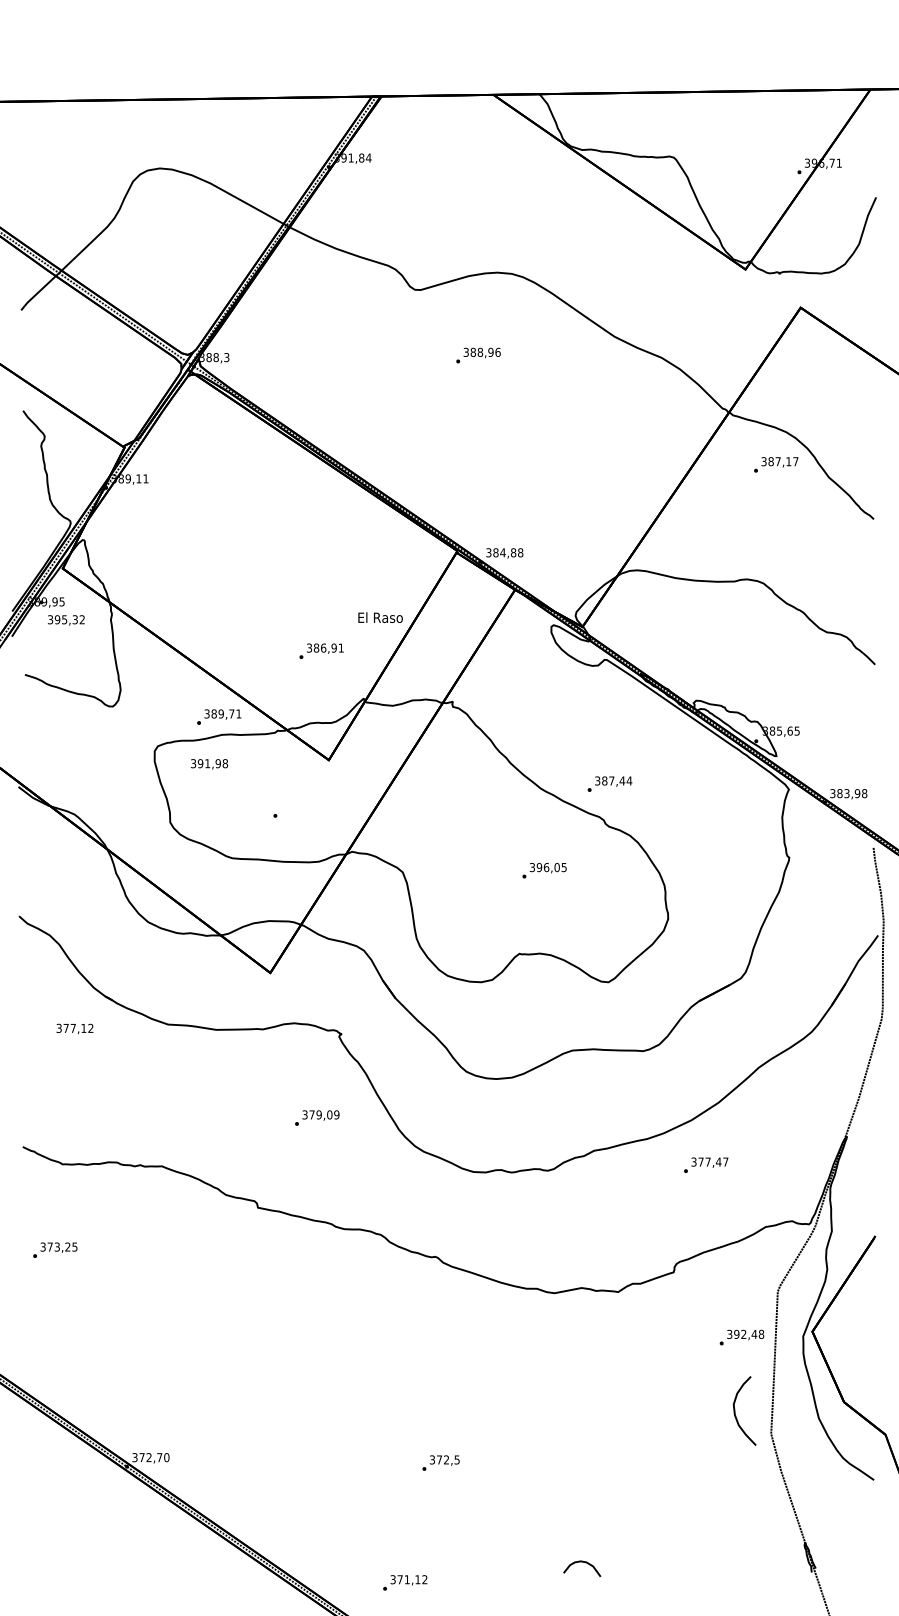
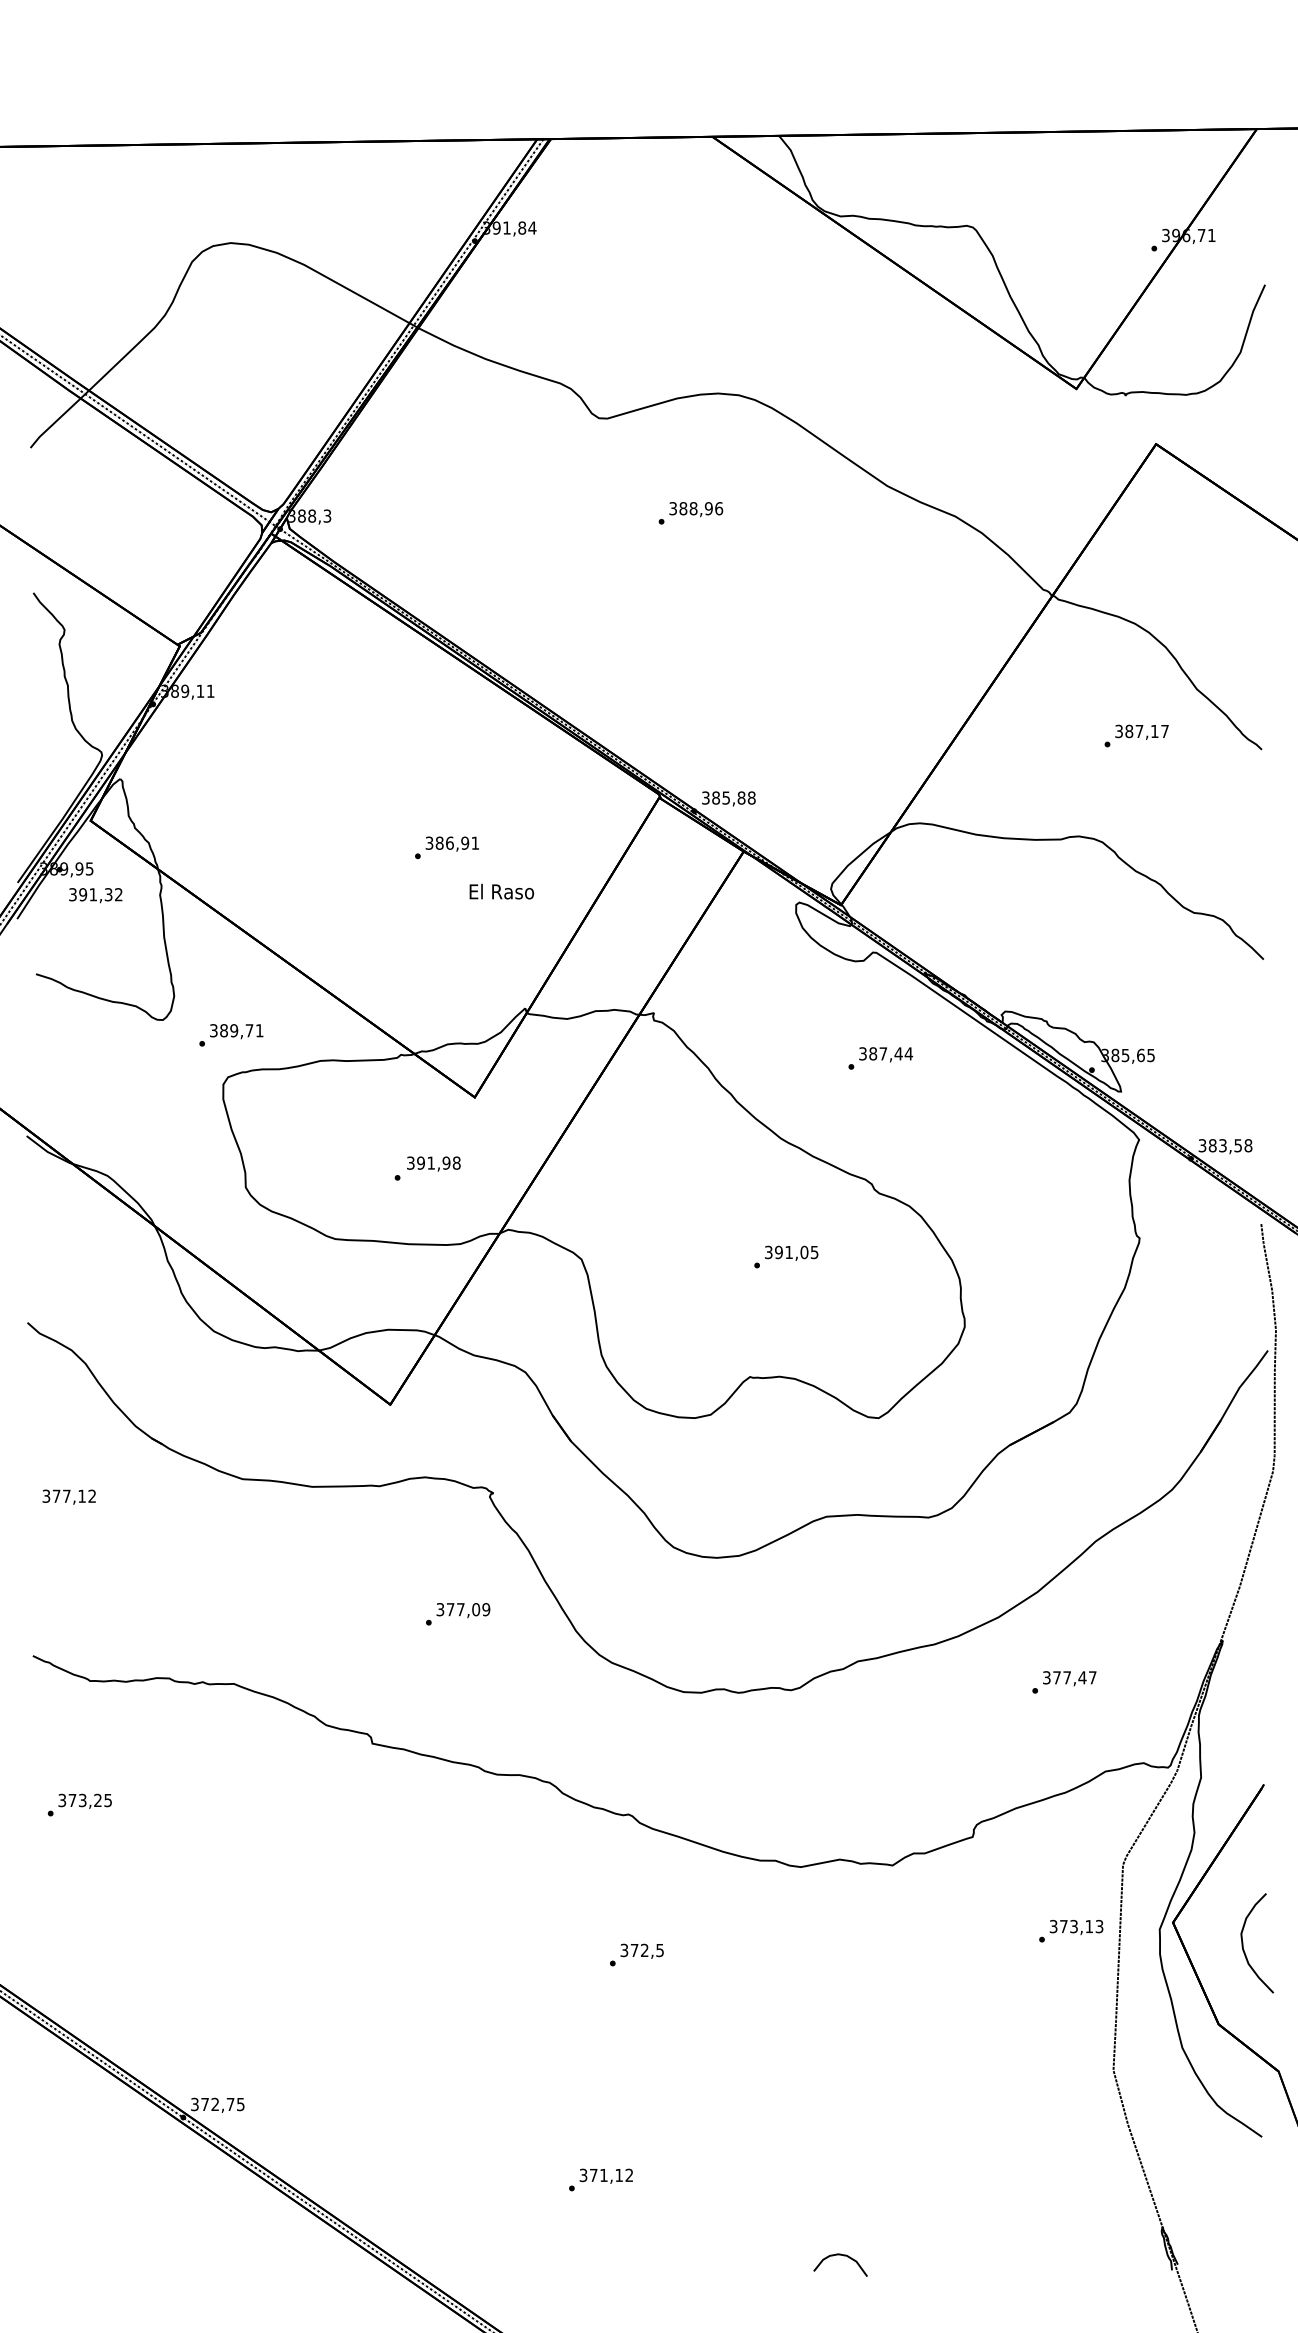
text: (776, 464) -> (1137, 735), moved
text: (502, 552) -> (725, 797), 384,88 -> 385,88
text: (380, 617) -> (501, 891), moved
text: (64, 619) -> (93, 894), 395,32 -> 391,32
text: (321, 650) -> (446, 846), moved
text: (219, 716) -> (231, 1034), moved
text: (209, 764) -> (433, 1164), moved
text: (609, 783) -> (880, 1057), moved
text: (857, 793) -> (1238, 1145), 383,98 -> 383,58
text: (546, 867) -> (789, 1252), 396,05 -> 391,05
text: (74, 1028) -> (68, 1496), moved
text: (318, 1114) -> (459, 1609), 379,09 -> 377,09
text: (706, 1164) -> (1064, 1681), moved
text: (749, 1333) -> (1082, 1925), 392,48 -> 373,13
curve: (735, 1410) -> (1243, 1942), moved
text: (166, 1457) -> (240, 2104), 372,70 -> 372,75
text: (440, 1462) -> (636, 1954), moved
text: (405, 1582) -> (601, 2179), moved

